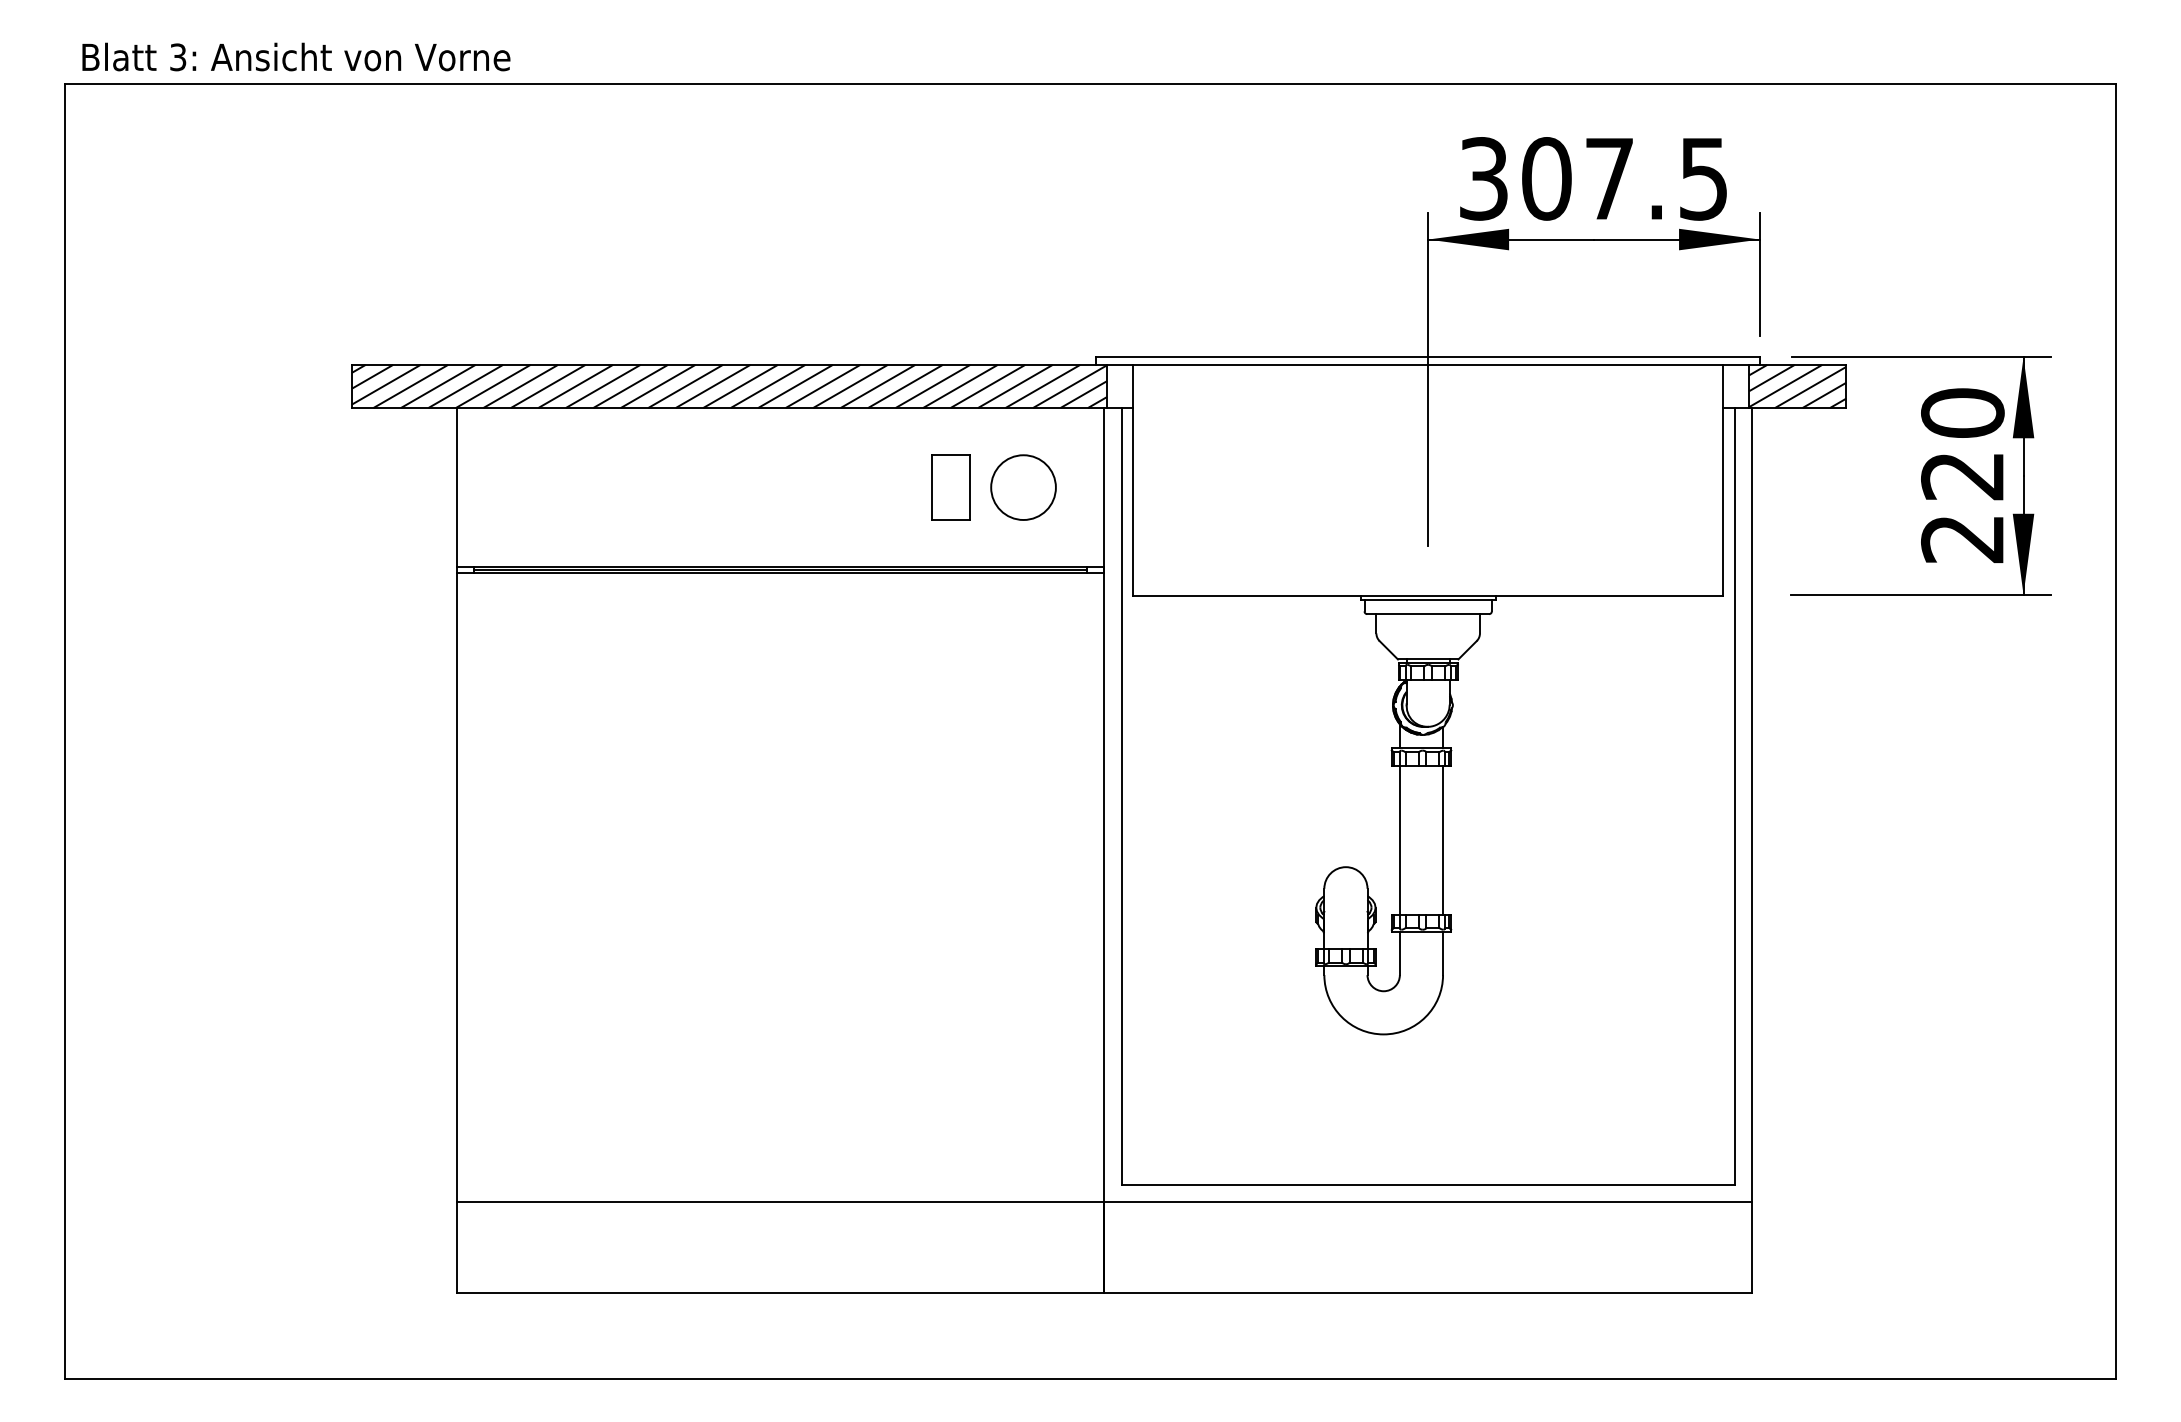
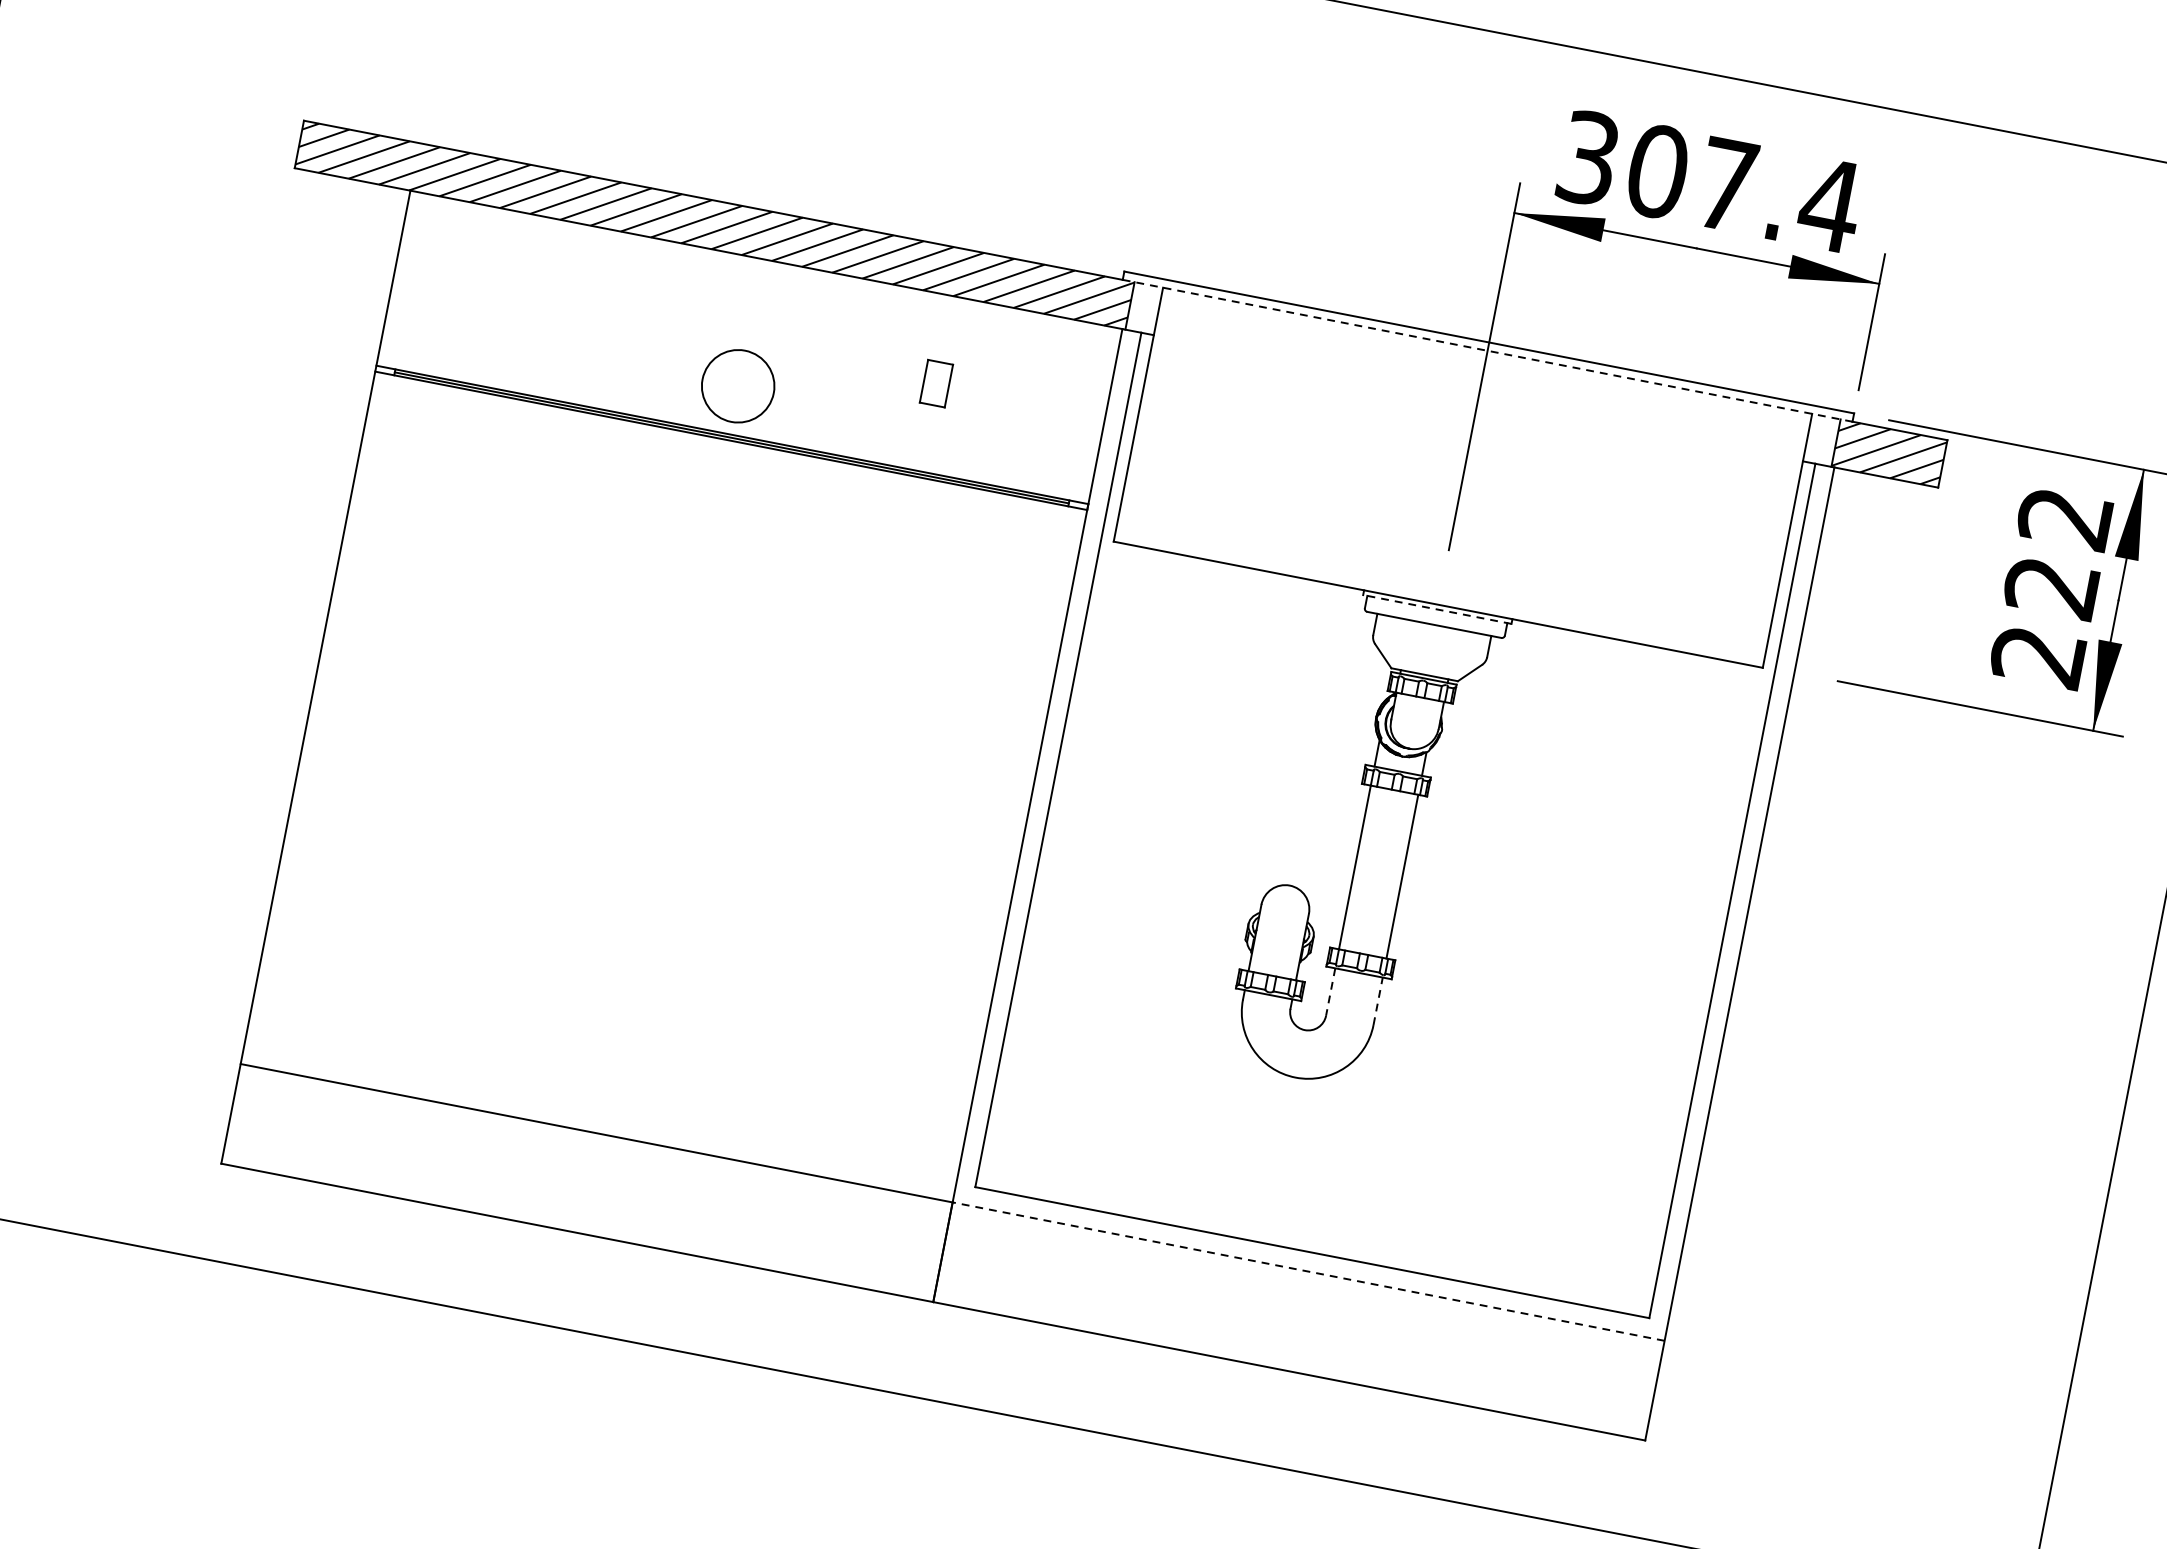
text: (1703, 179) -> (1830, 205), 307.5 -> 307.4
line: (1428, 364) -> (1488, 350), solid -> dashed
text: (1962, 412) -> (2065, 517), 220 -> 222
part: (950, 487) -> (936, 383), size x0.6
circle: (1023, 487) -> (738, 386), moved
line: (1427, 600) -> (1436, 609), solid -> dashed
line: (1399, 953) -> (1330, 991), solid -> dashed
line: (1443, 953) -> (1378, 1001), solid -> dashed
line: (1428, 1202) -> (1308, 1272), solid -> dashed

